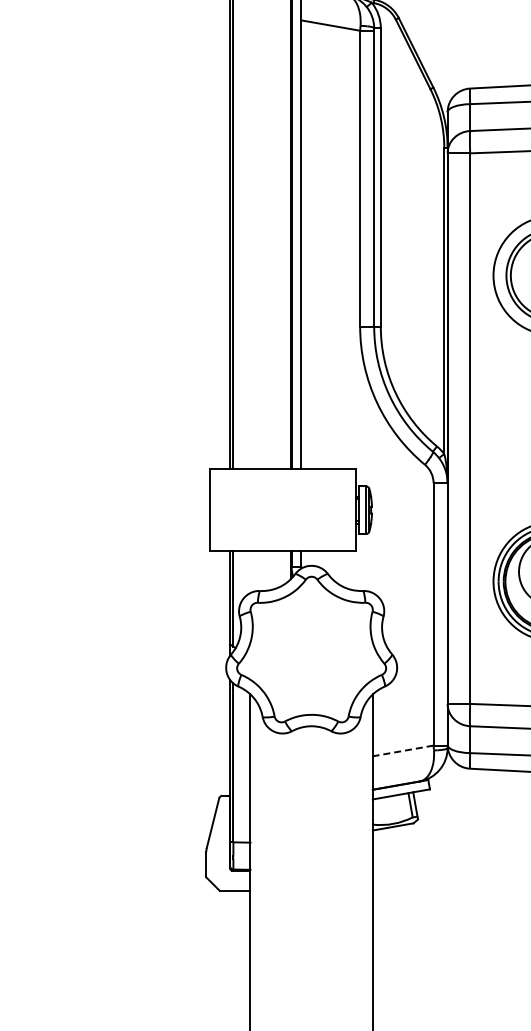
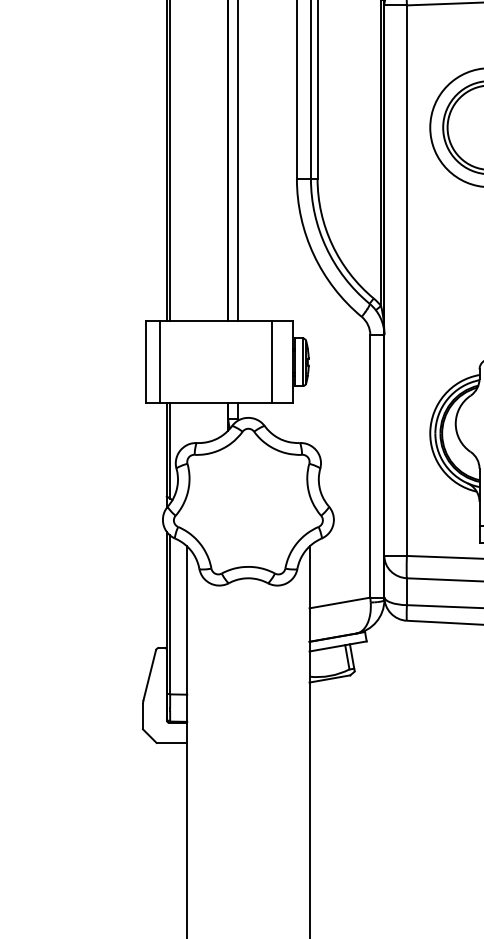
line: (223, 510) -> (160, 362), added
line: (335, 510) -> (272, 362), added
line: (403, 750) -> (340, 602), dashed -> solid

